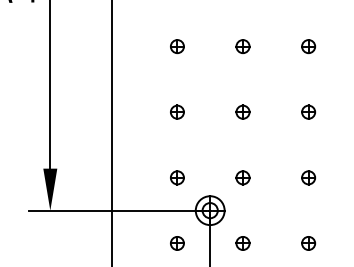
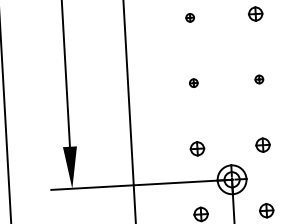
part: (177, 46) -> (190, 17), size x0.6
part: (177, 111) -> (193, 82), size x0.6
part: (242, 111) -> (258, 78), size x0.6

